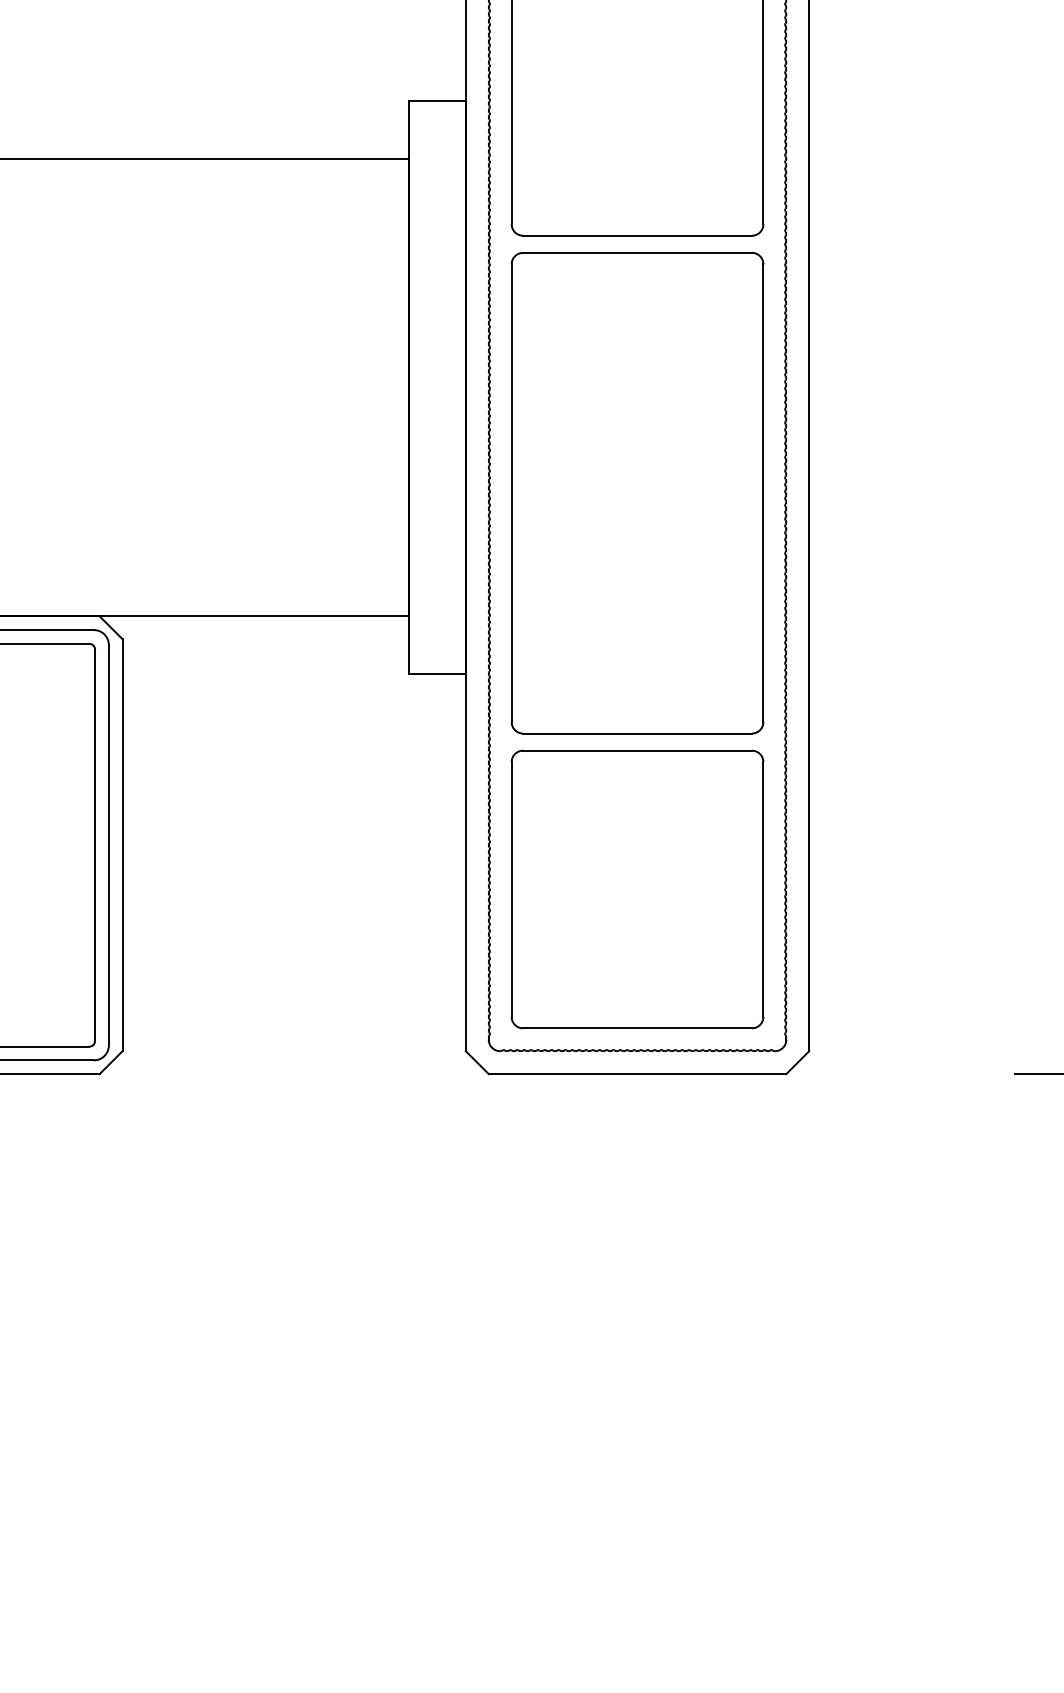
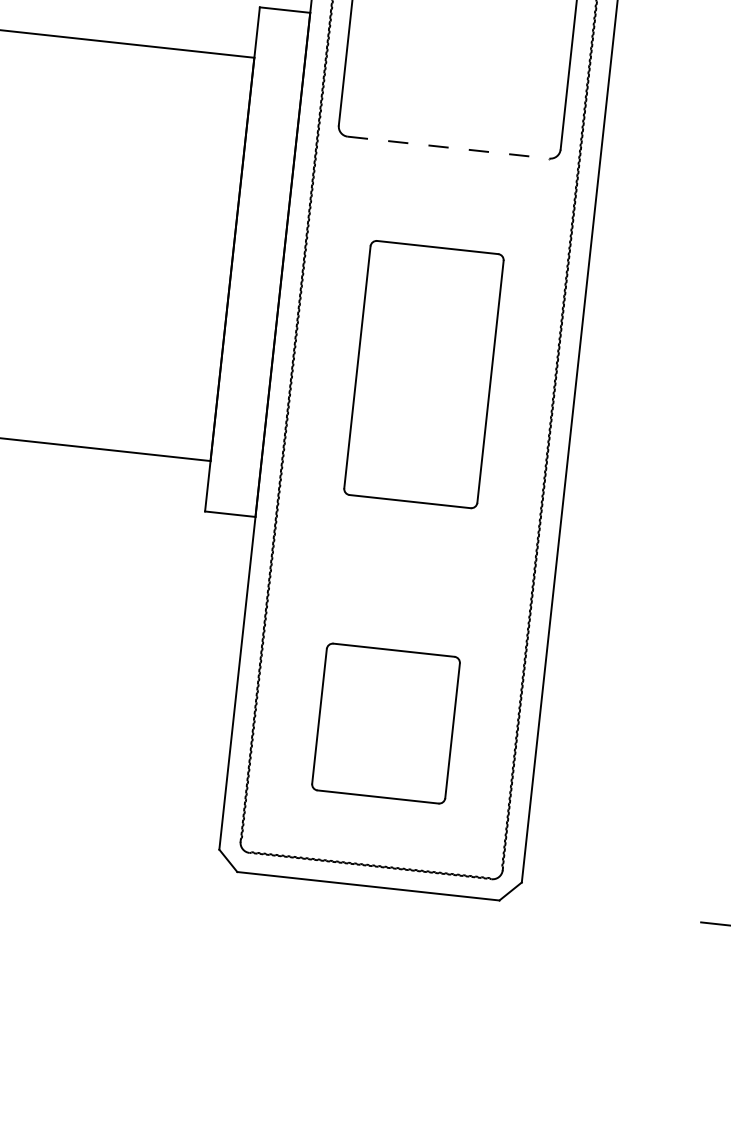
line: (638, 235) -> (449, 147), solid -> dashed
part: (637, 493) -> (423, 374), size x0.6
part: (637, 889) -> (386, 723), size x0.6

